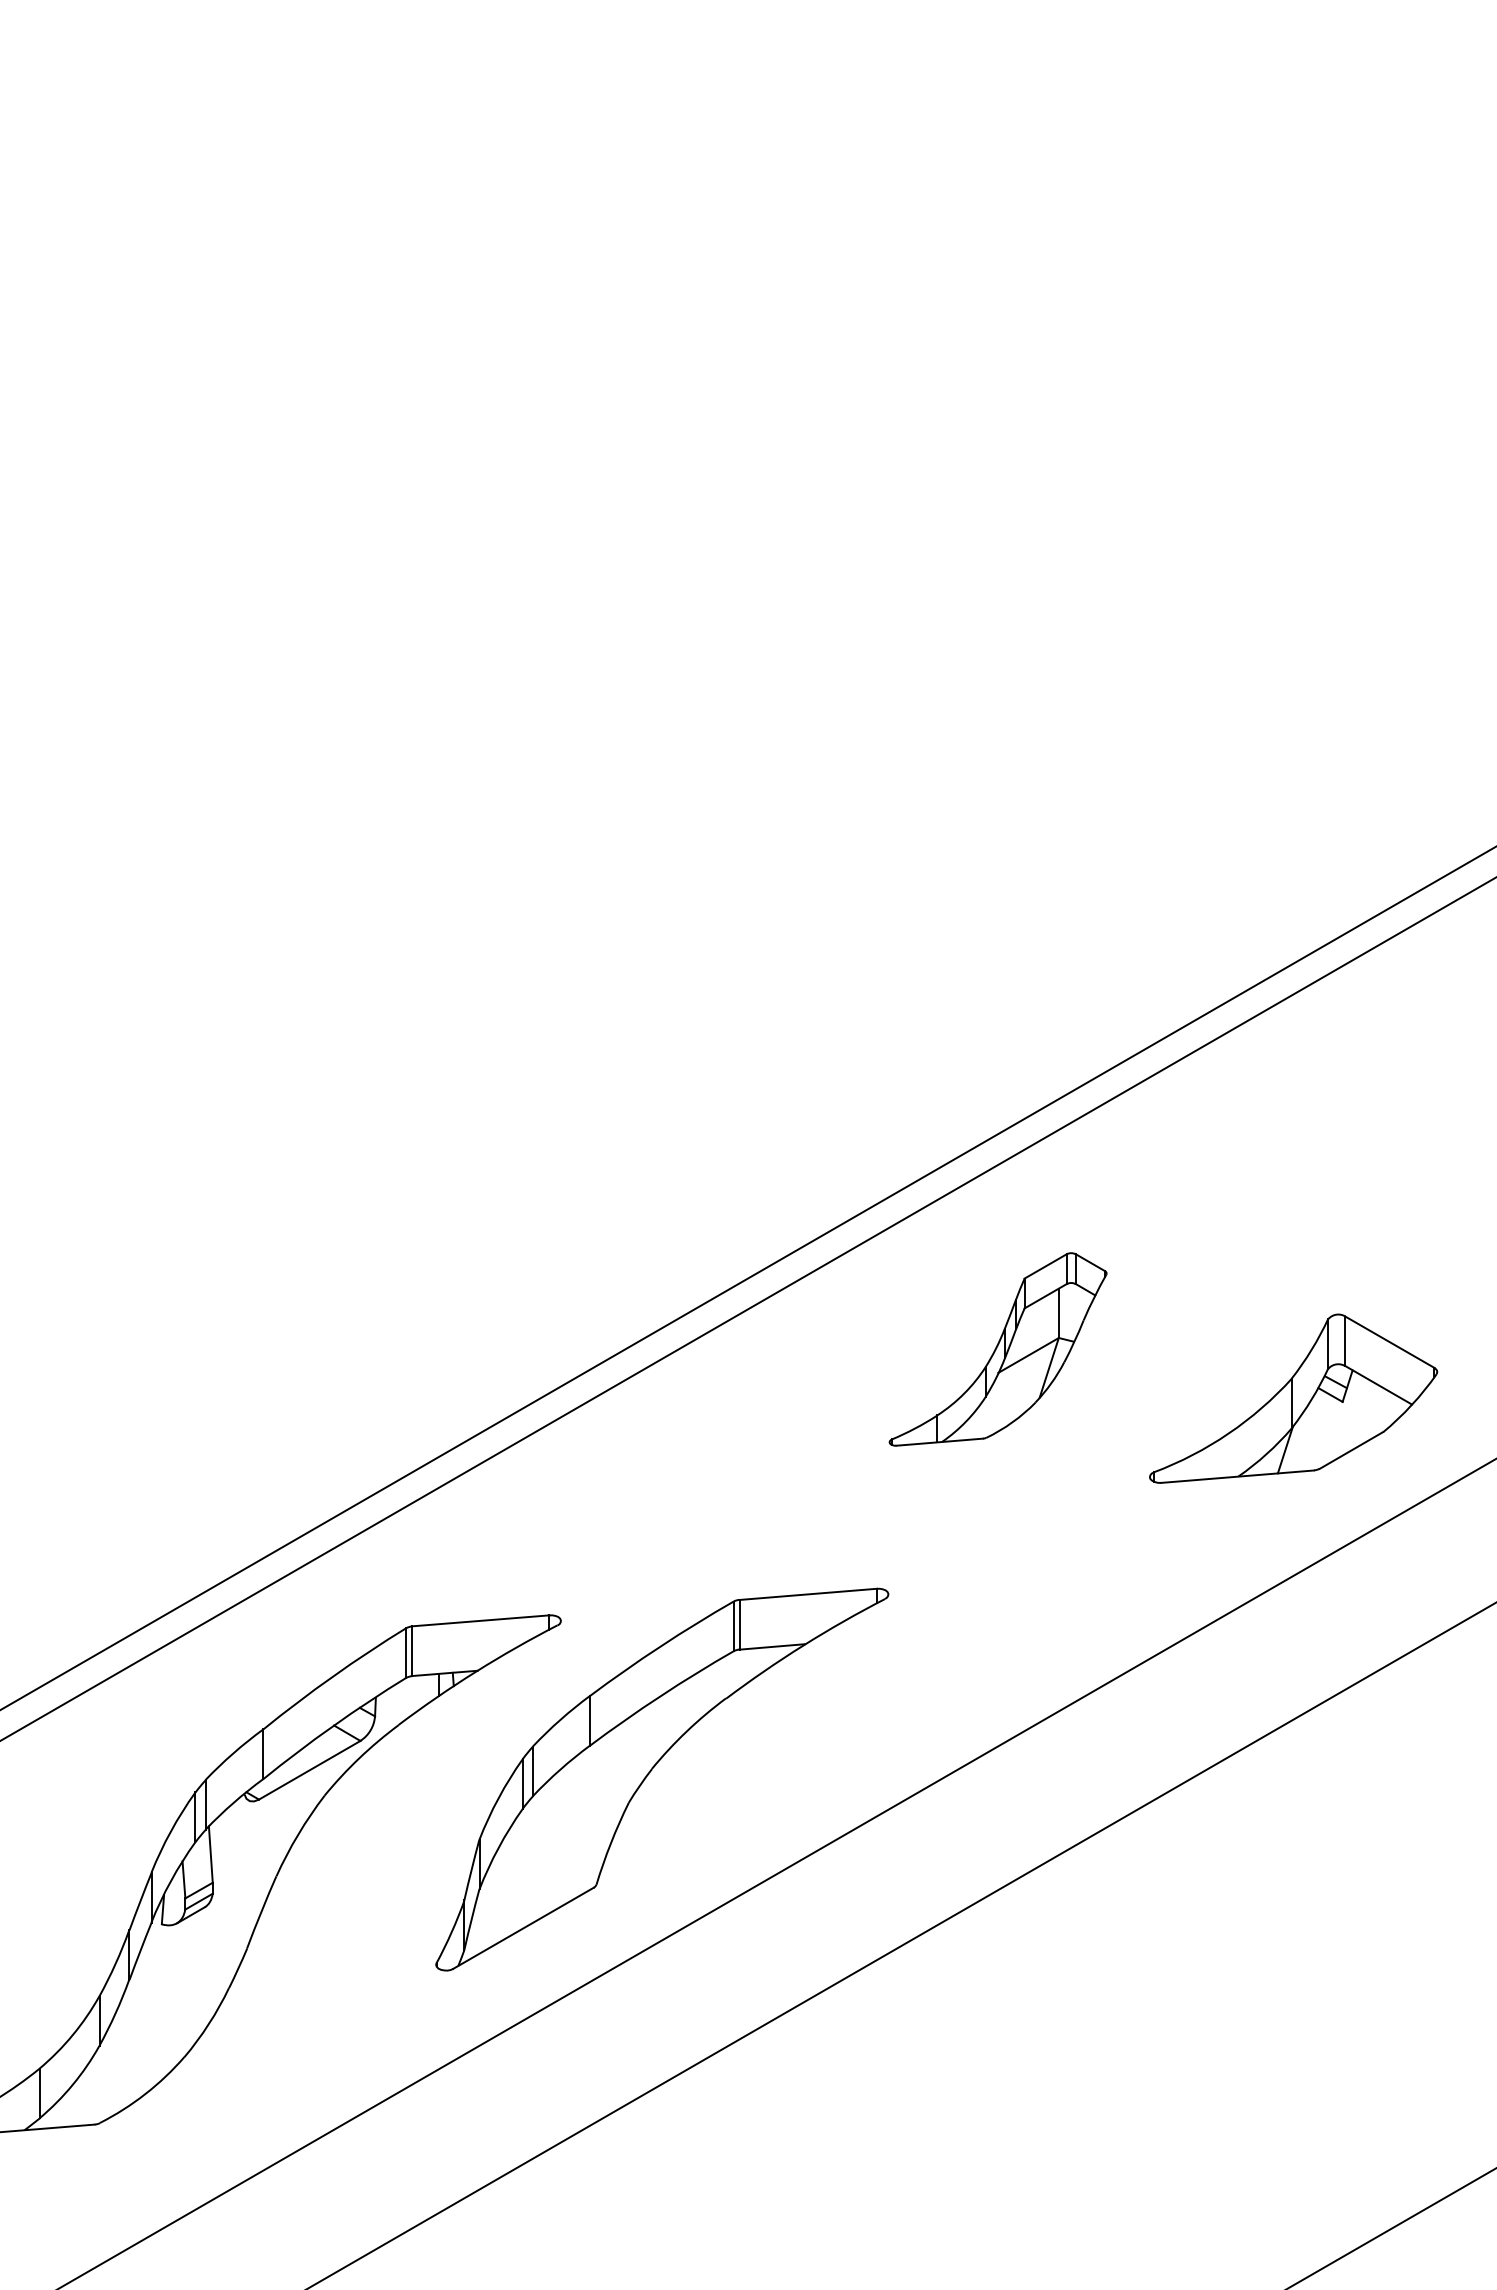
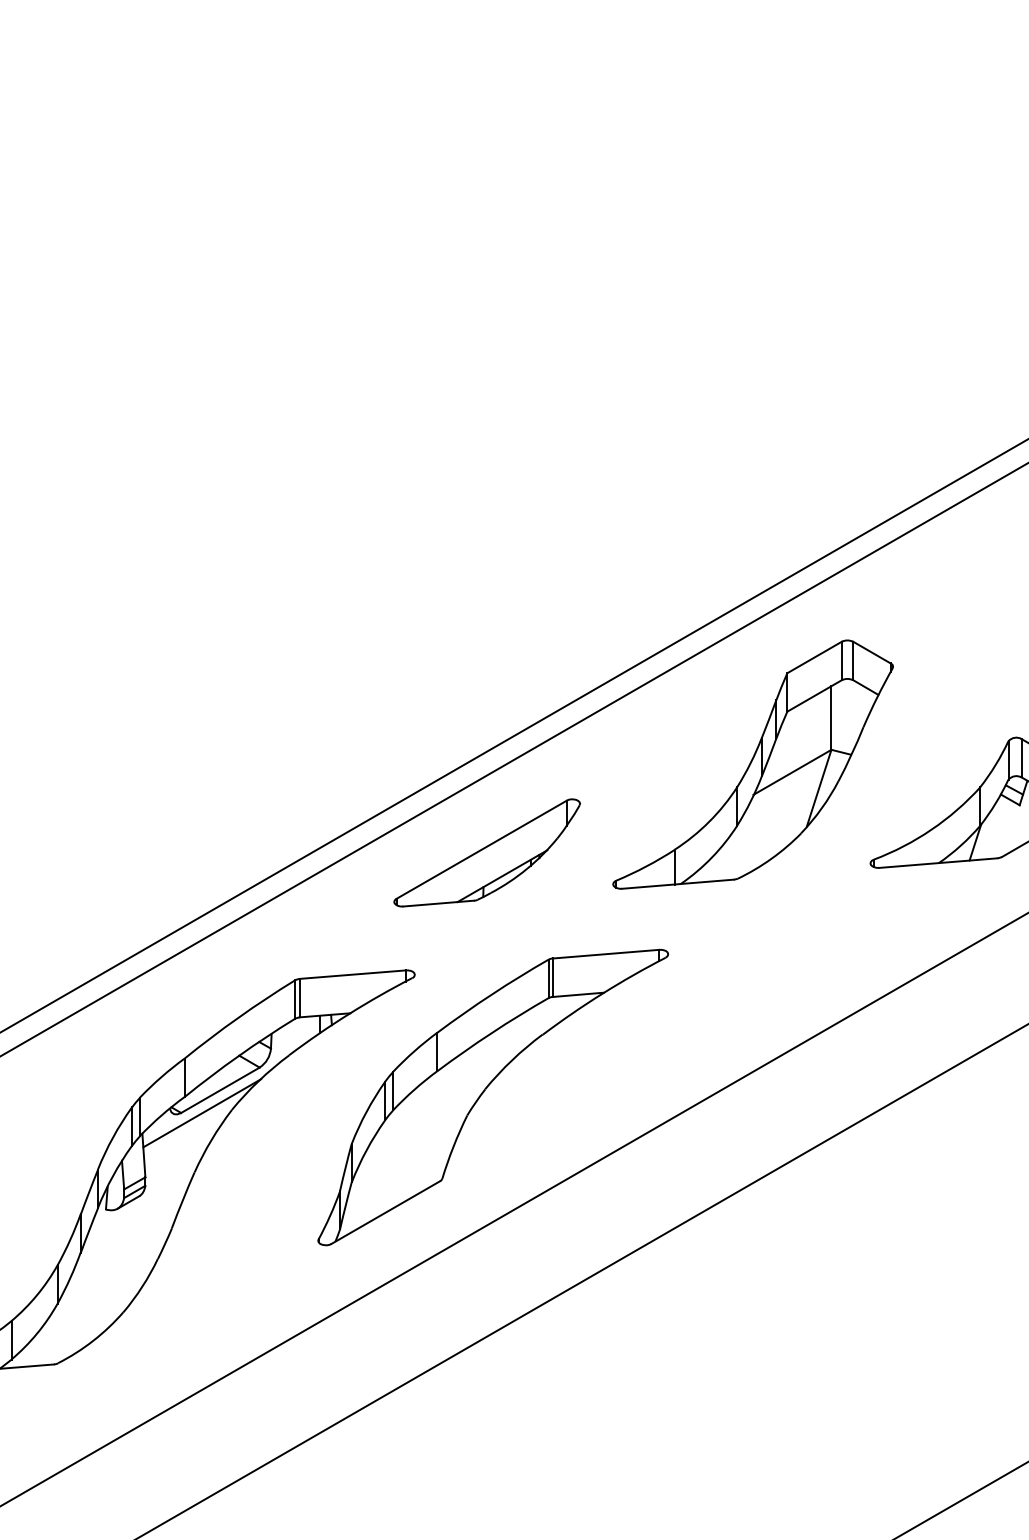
part: (997, 1349) -> (752, 764), size x1.67
part: (654, 1463) -> (487, 852), added
line: (286, 1799) -> (202, 1112), added

